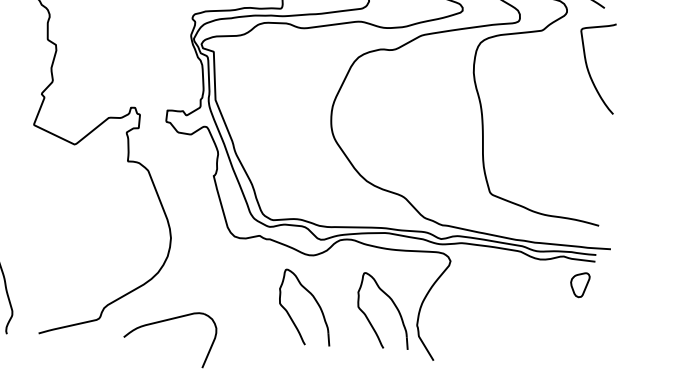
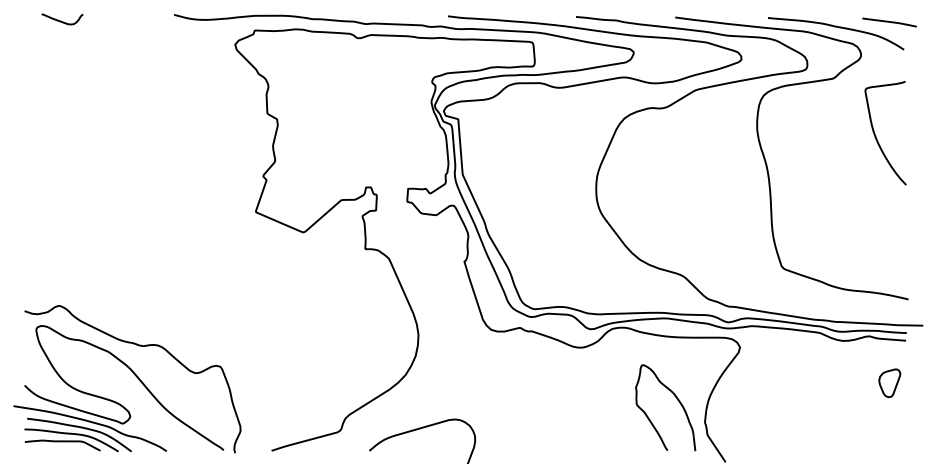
curve: (590, 72) -> (877, 138), moved
part: (579, 285) -> (889, 383), moved
part: (315, 301) -> (587, 400), removed

